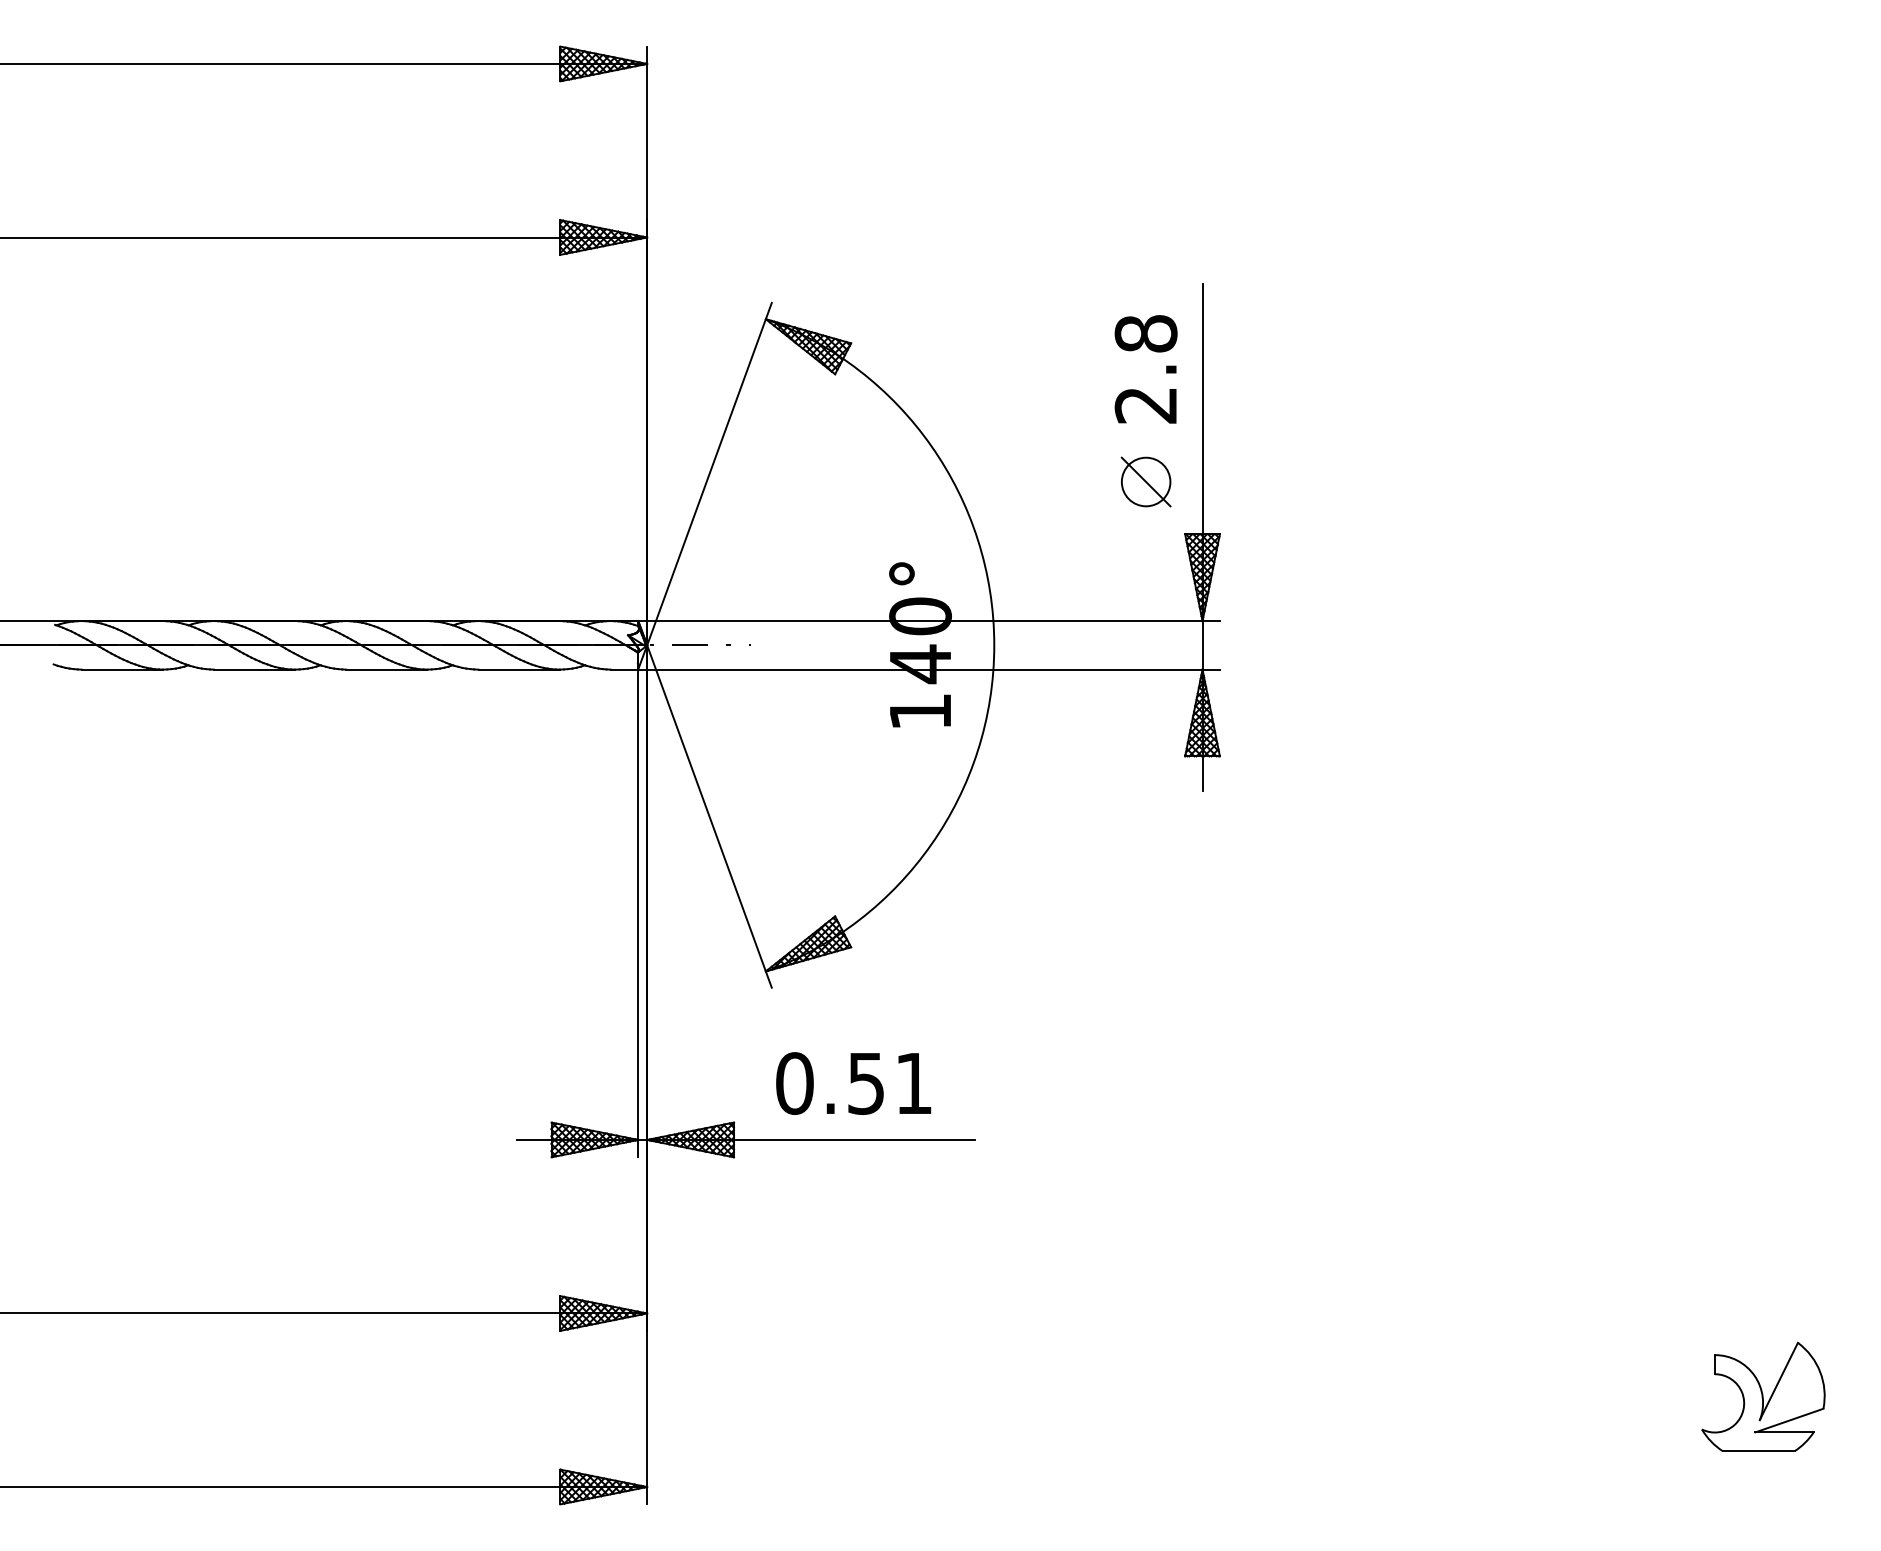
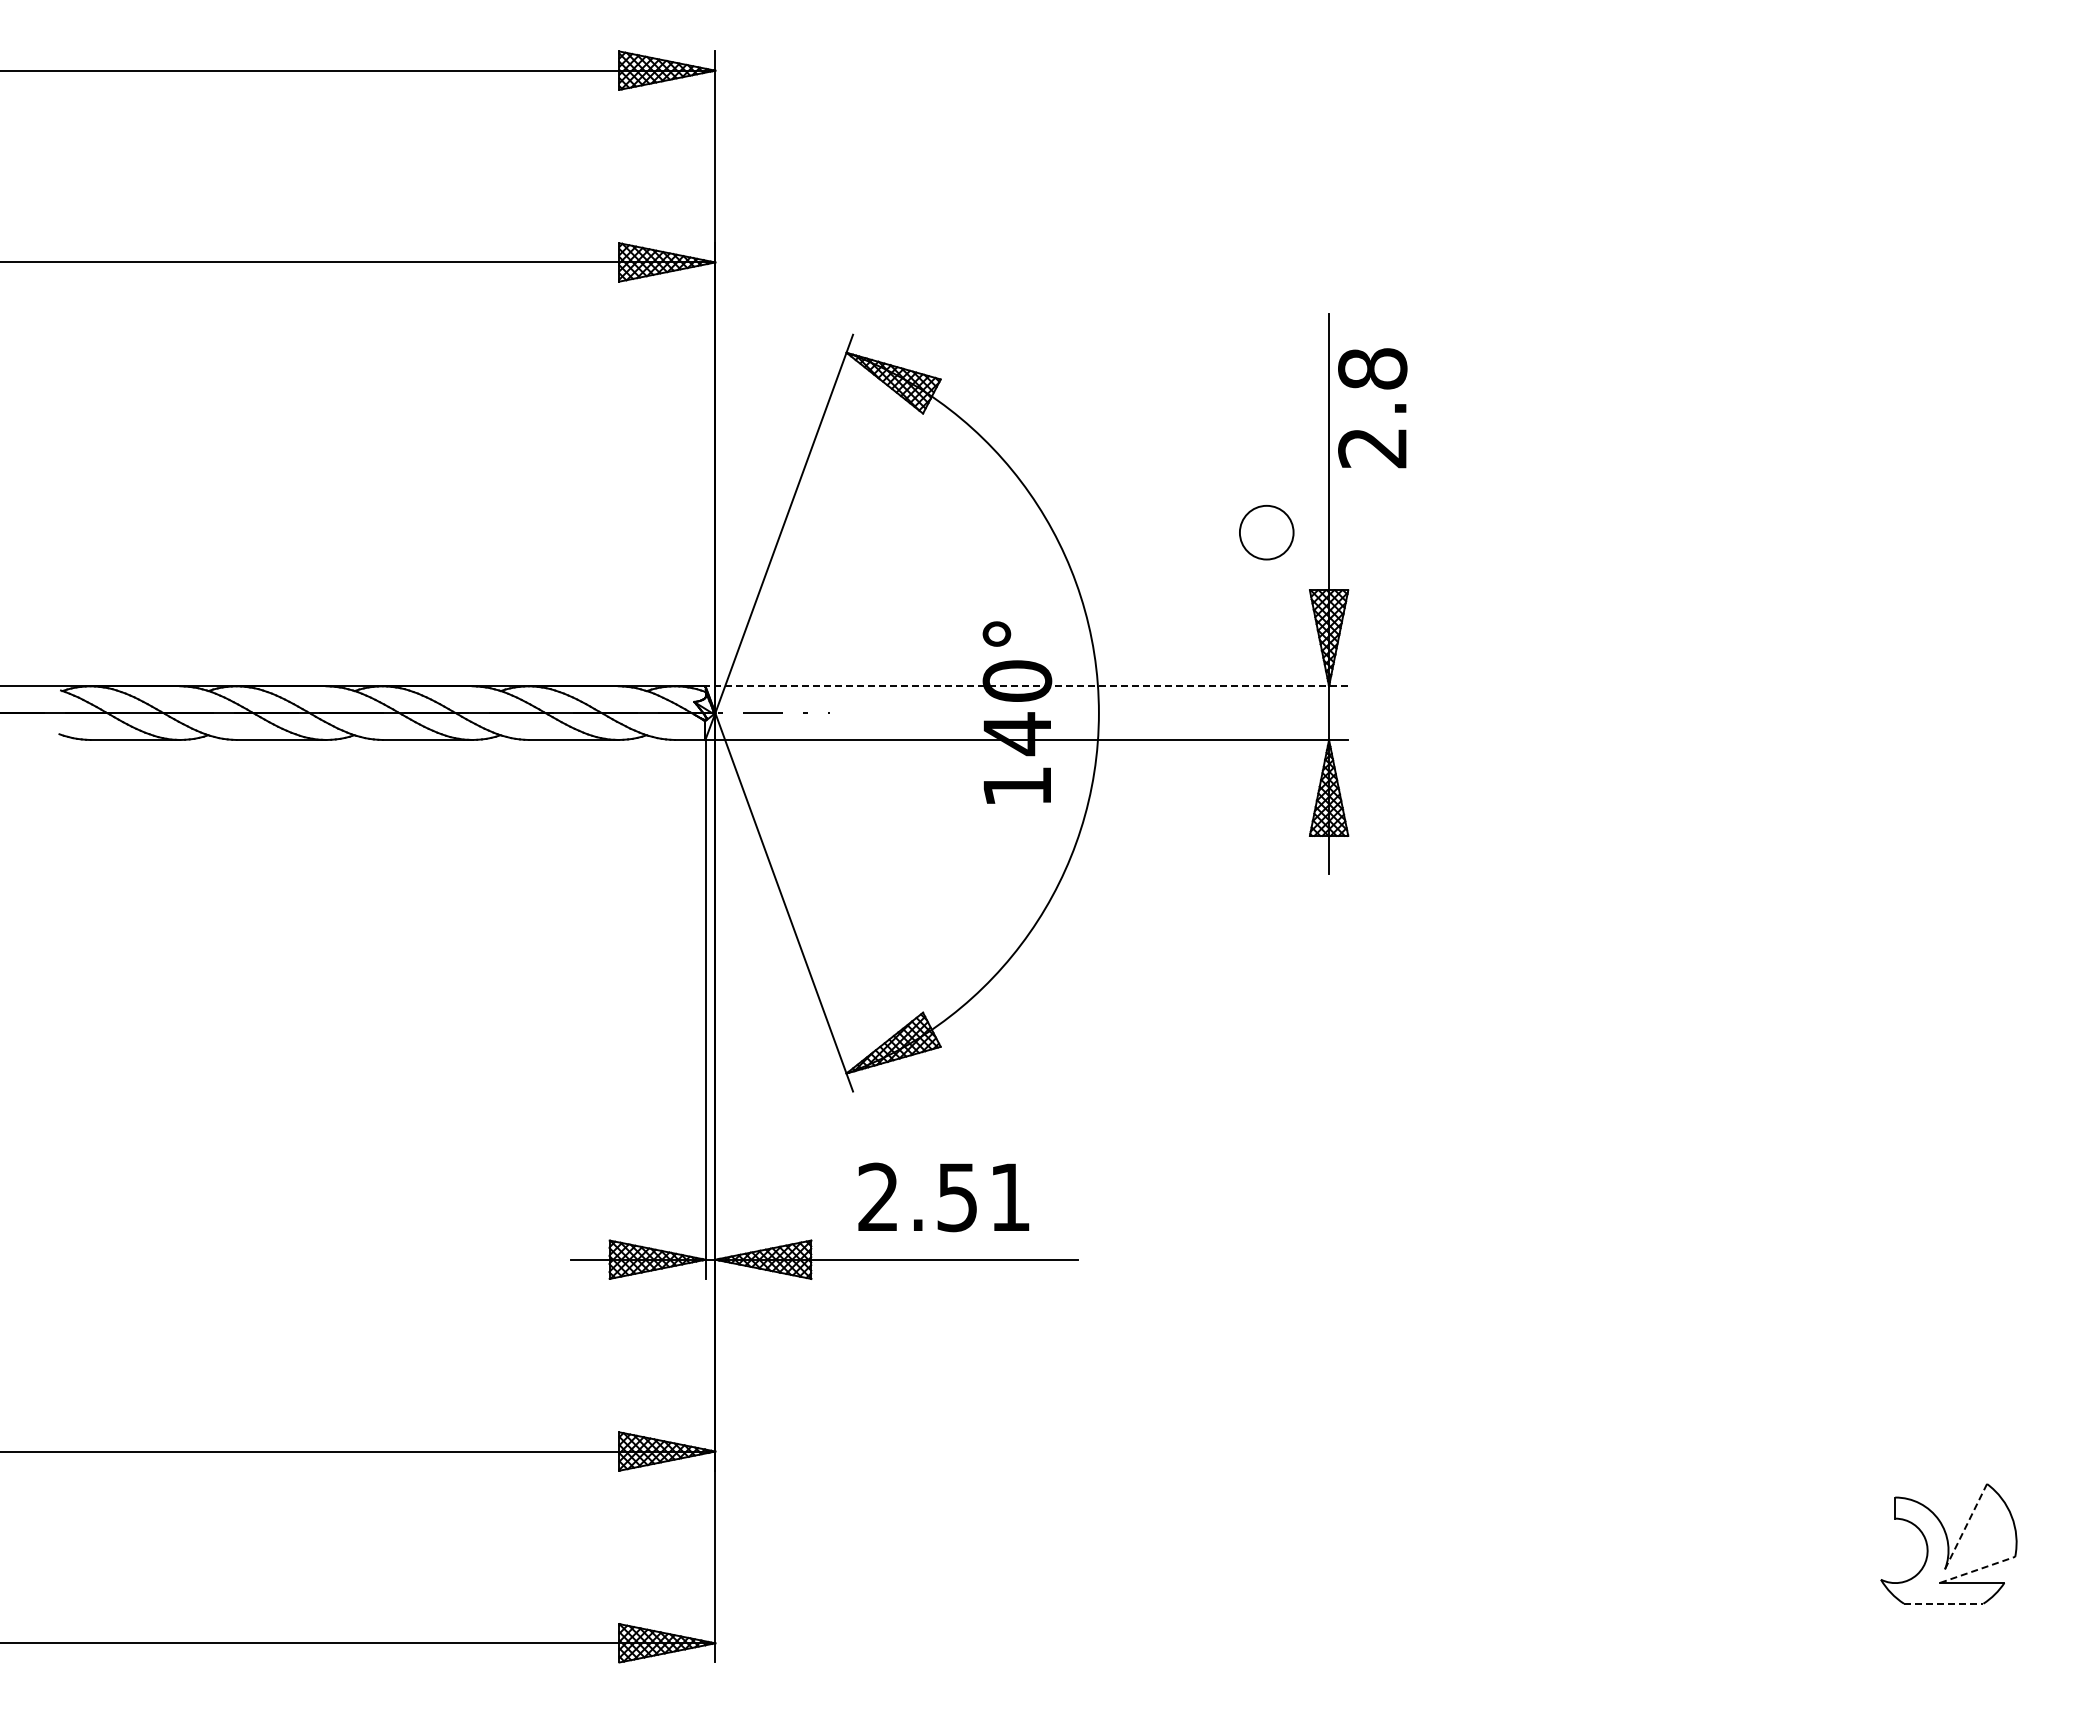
text: (1145, 369) -> (1372, 408), moved
line: (1145, 481) -> (1266, 532), removed
line: (928, 621) -> (1026, 686), solid -> dashed
text: (794, 1083) -> (878, 1197), 0.51 -> 2.51
line: (1778, 1381) -> (1965, 1526), solid -> dashed
line: (1789, 1420) -> (1977, 1569), solid -> dashed
line: (1758, 1451) -> (1943, 1603), solid -> dashed

